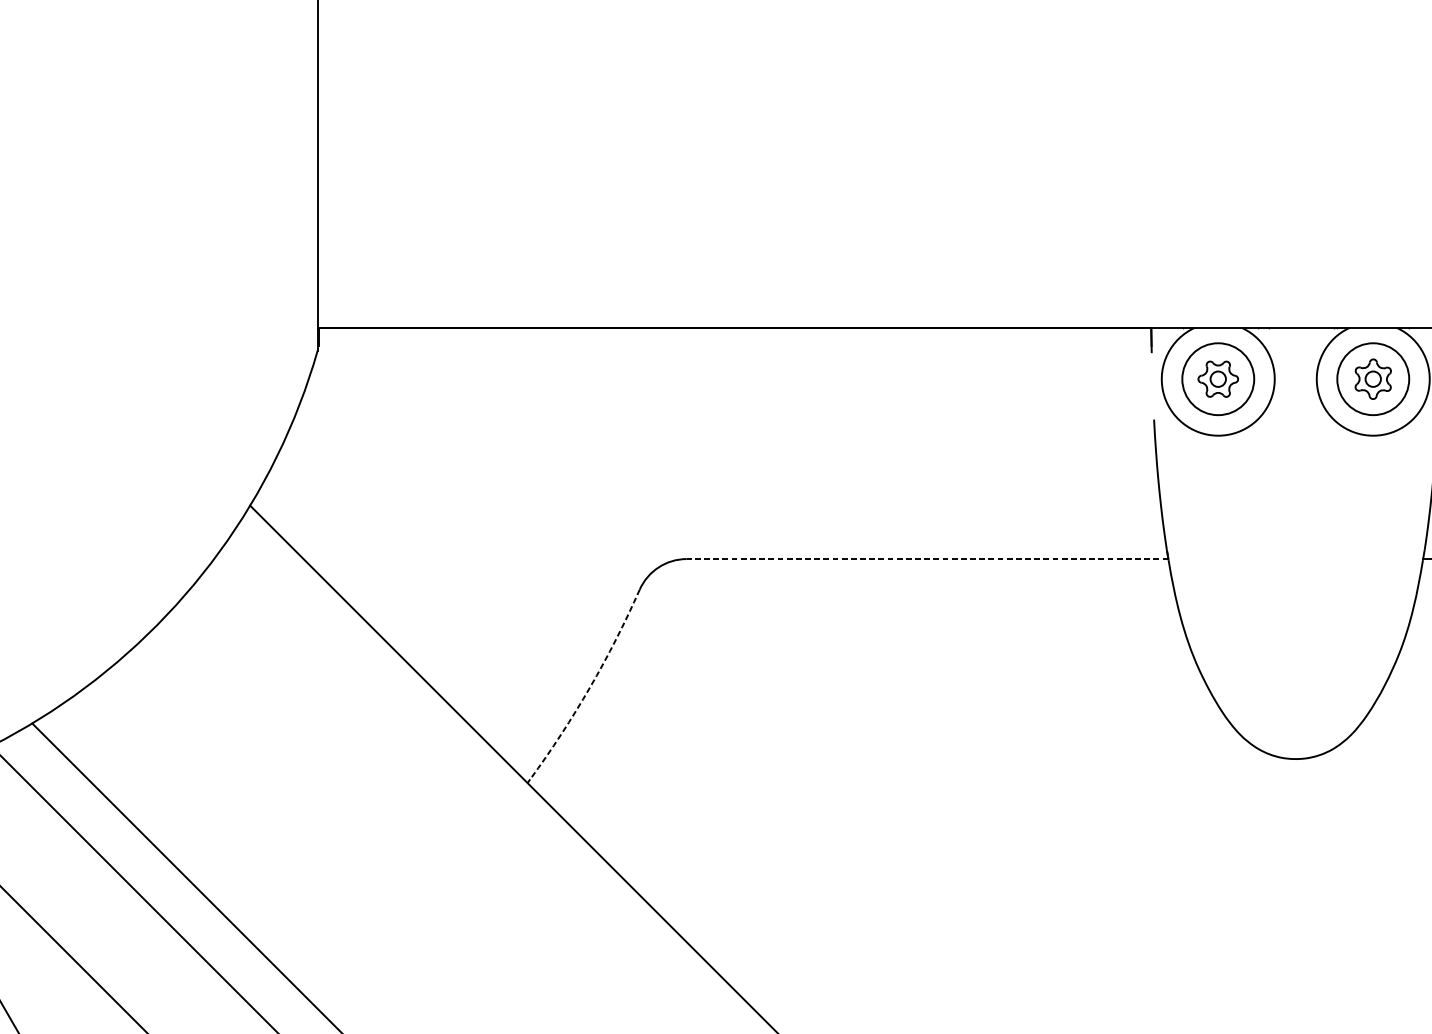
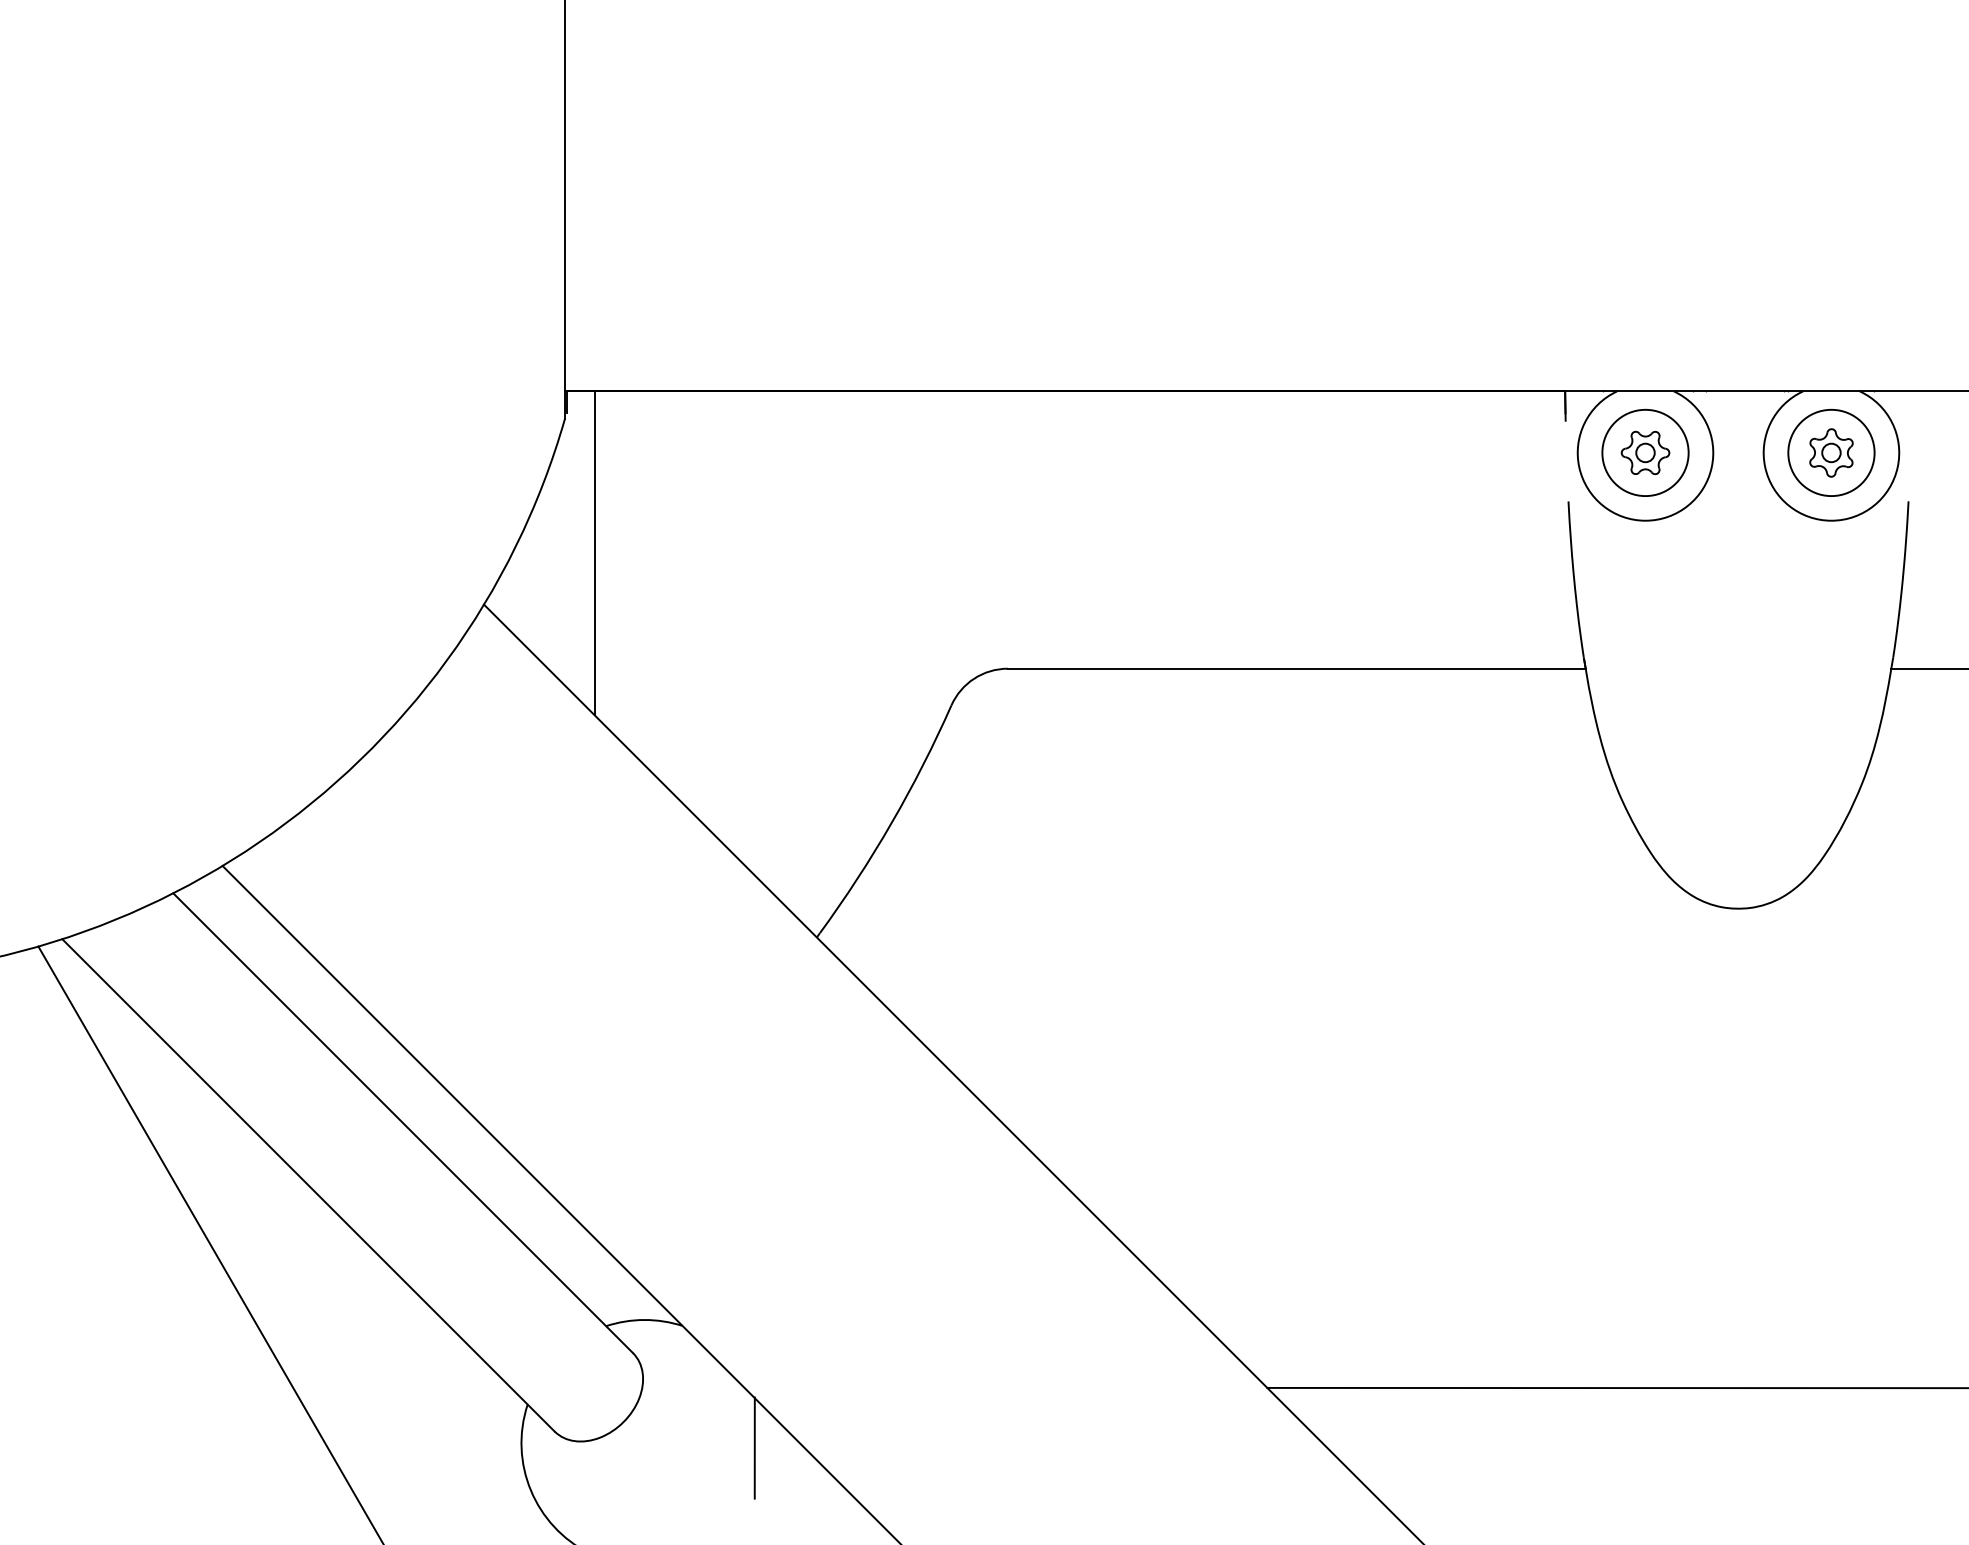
line: (342, 463) -> (594, 553), added
line: (927, 558) -> (1296, 668), dashed -> solid
arc: (589, 687) -> (891, 822), dashed -> solid

